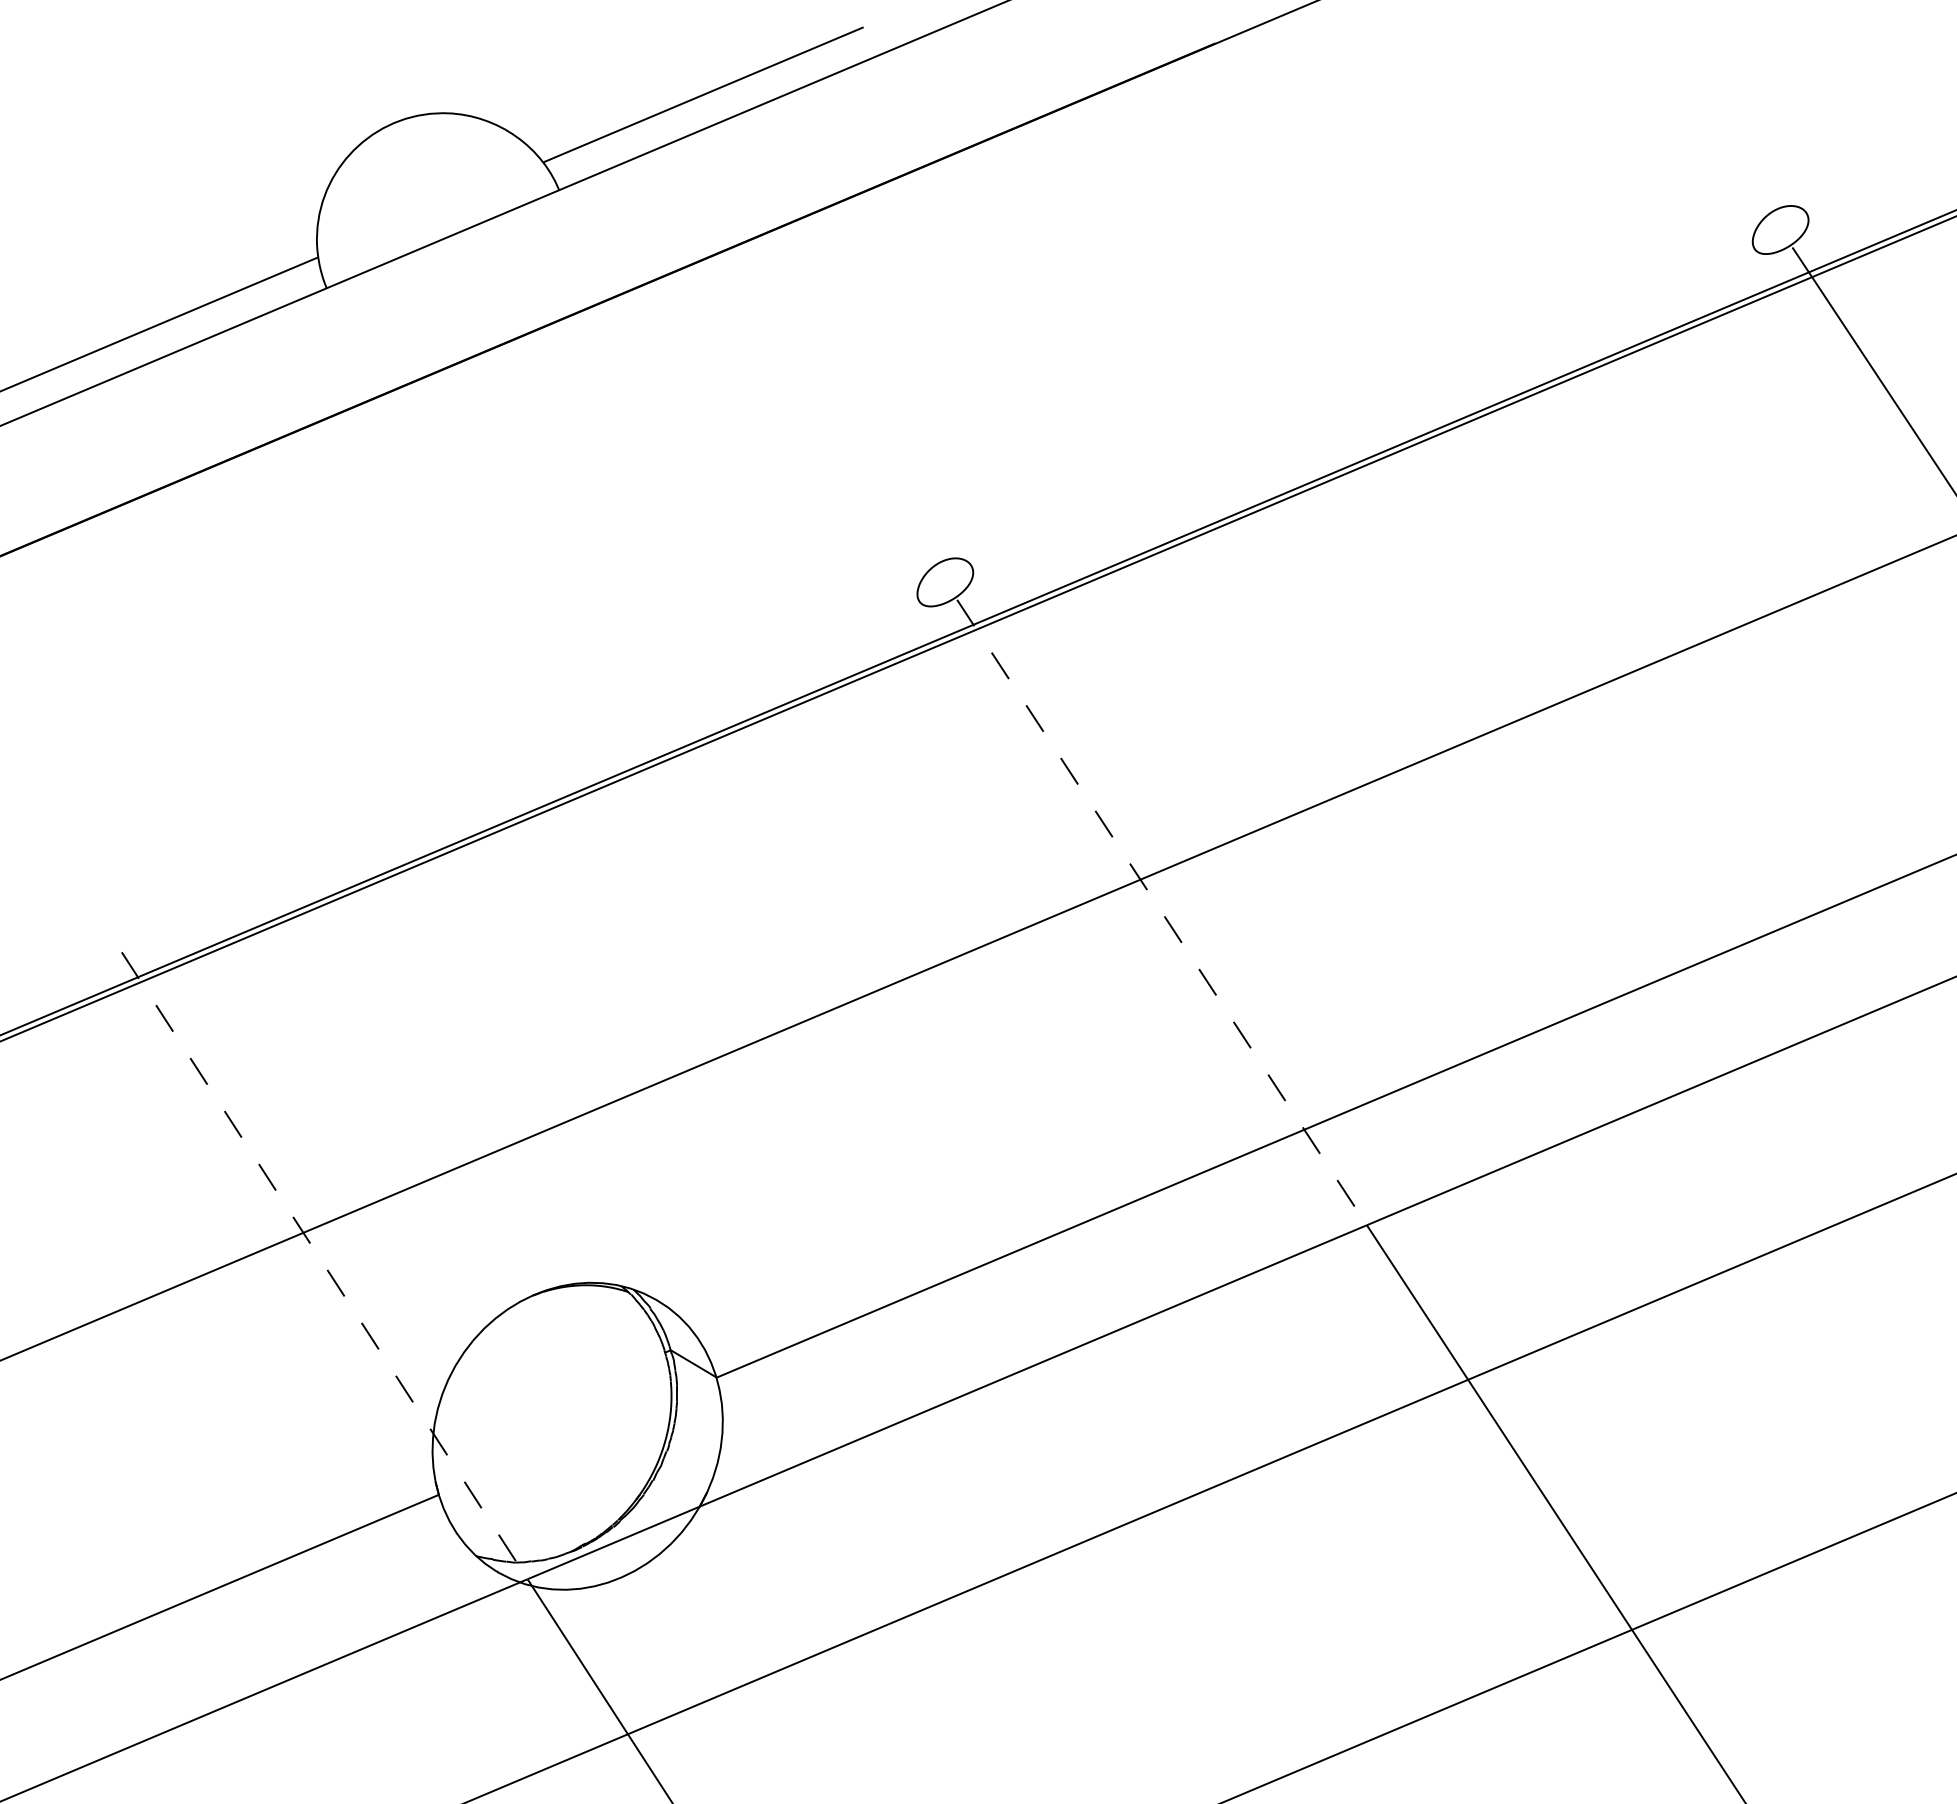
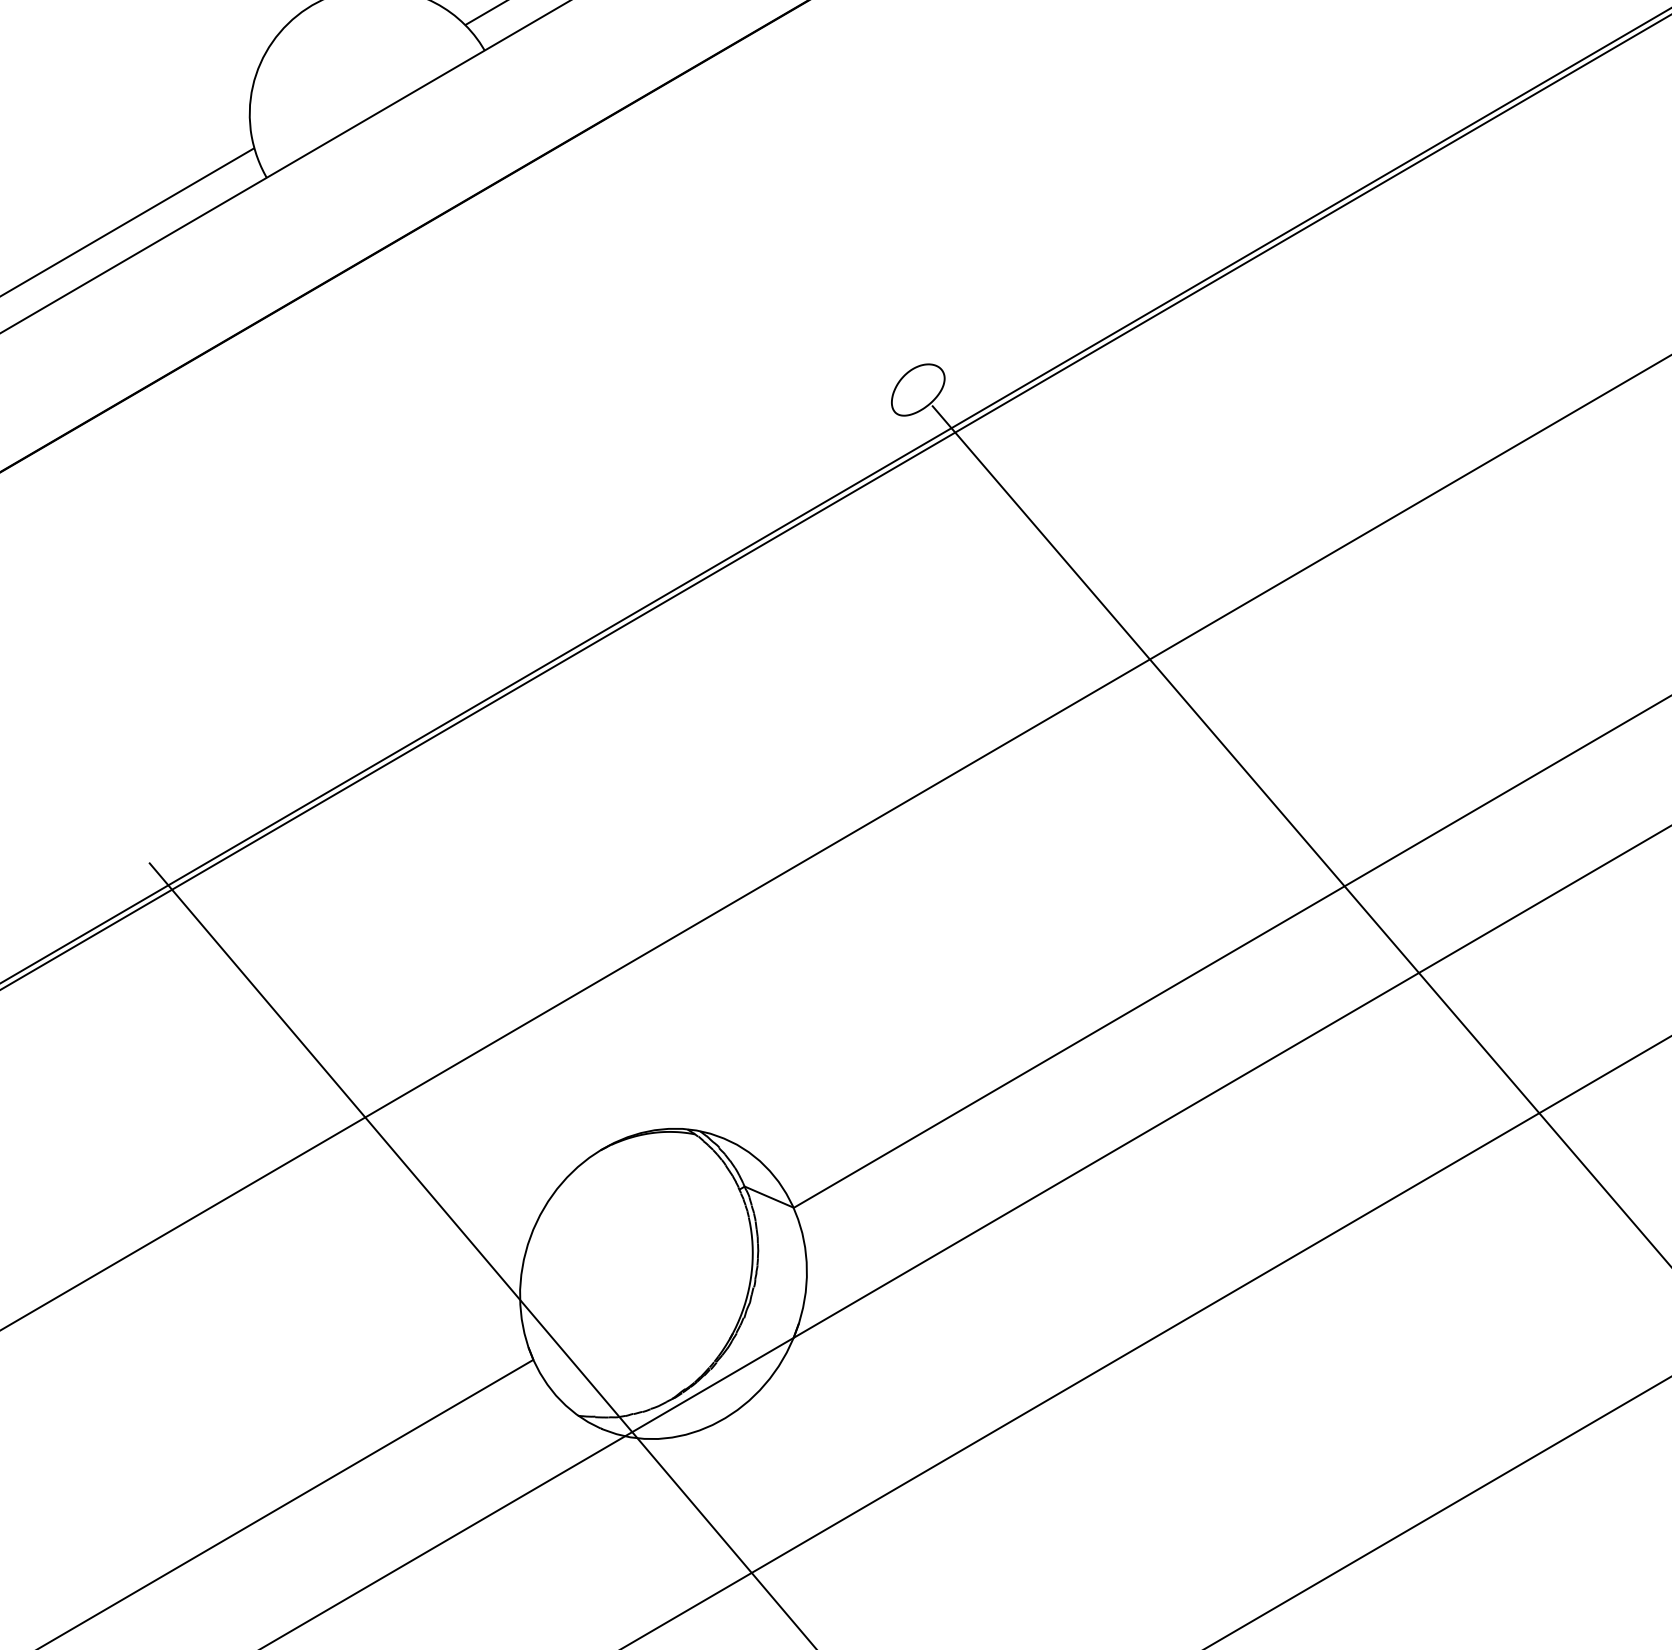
line: (1162, 912) -> (1176, 689), dashed -> solid
line: (324, 1266) -> (390, 1148), dashed -> solid

